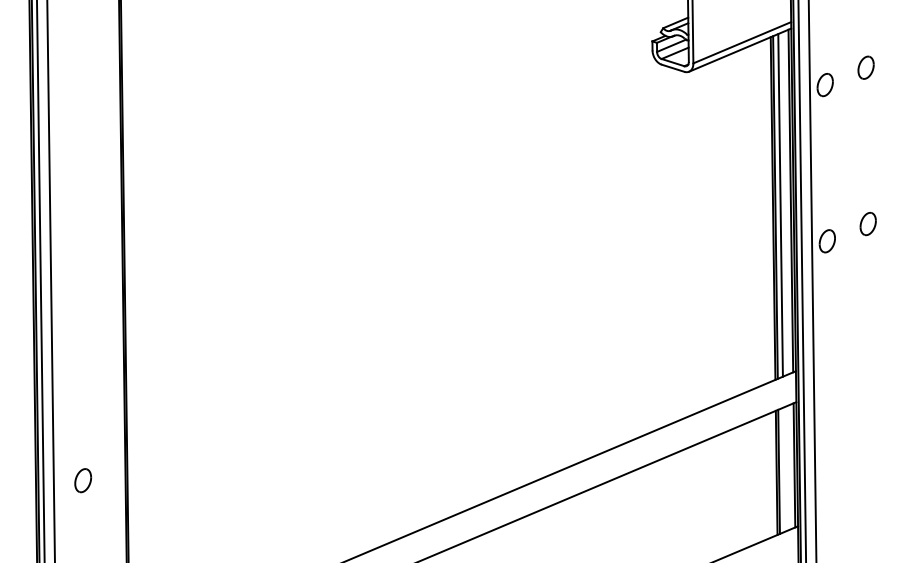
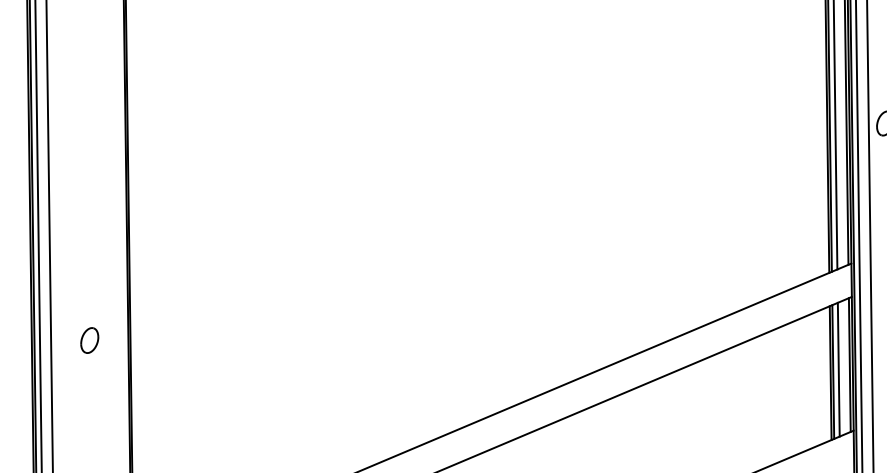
line: (784, 469) -> (839, 369), added
part: (83, 480) -> (90, 340), moved

